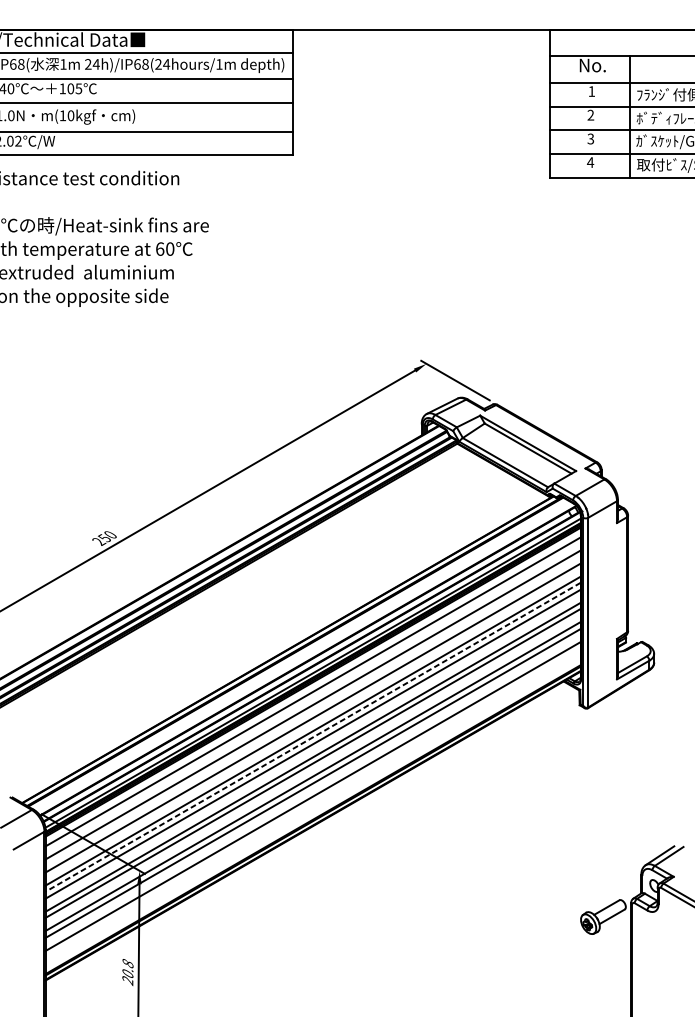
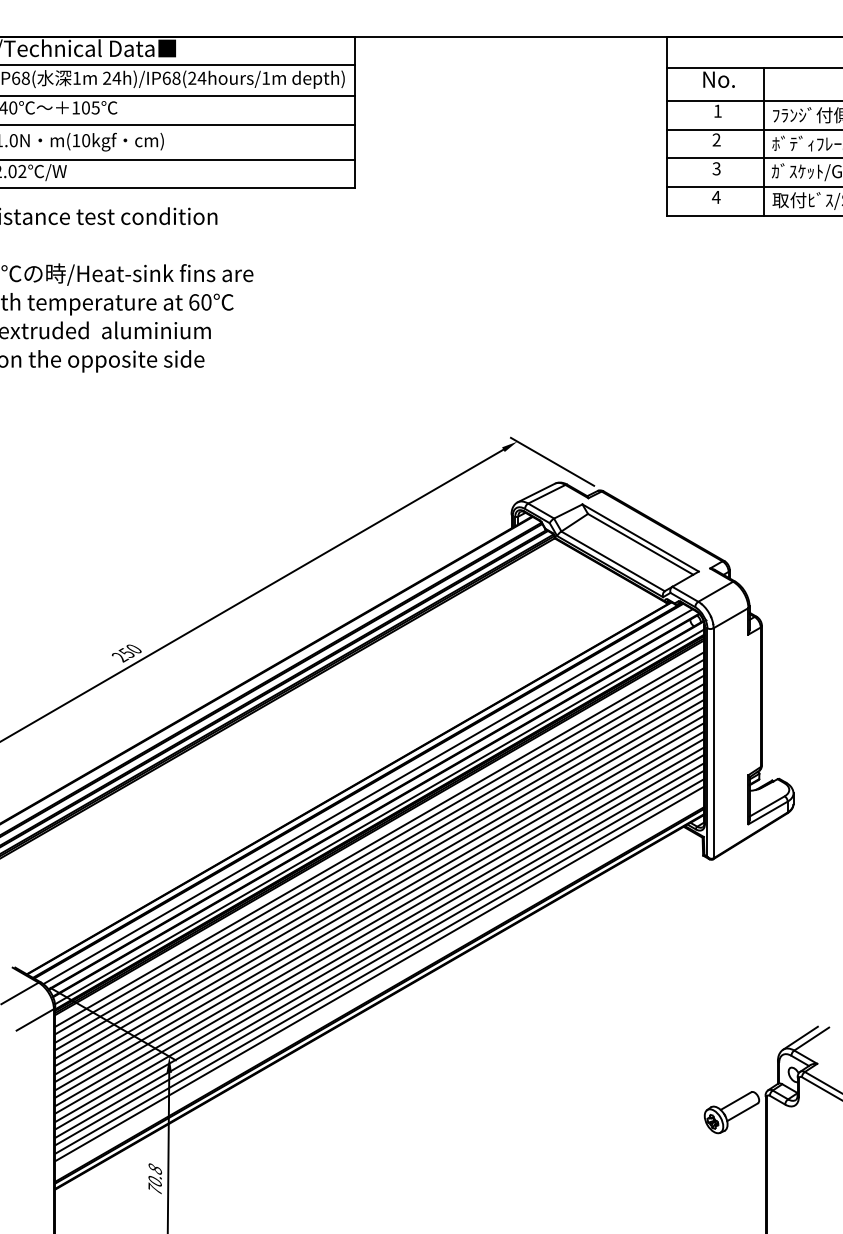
line: (302, 656) -> (367, 796), added
line: (312, 697) -> (379, 846), added
line: (312, 710) -> (379, 862), added
line: (312, 724) -> (379, 878), added
line: (312, 737) -> (379, 894), dashed -> solid
line: (312, 750) -> (379, 910), added
line: (312, 770) -> (379, 934), added
line: (312, 789) -> (379, 957), added
line: (312, 802) -> (379, 973), added
text: (127, 980) -> (154, 1189), 20.8 -> 70.8

